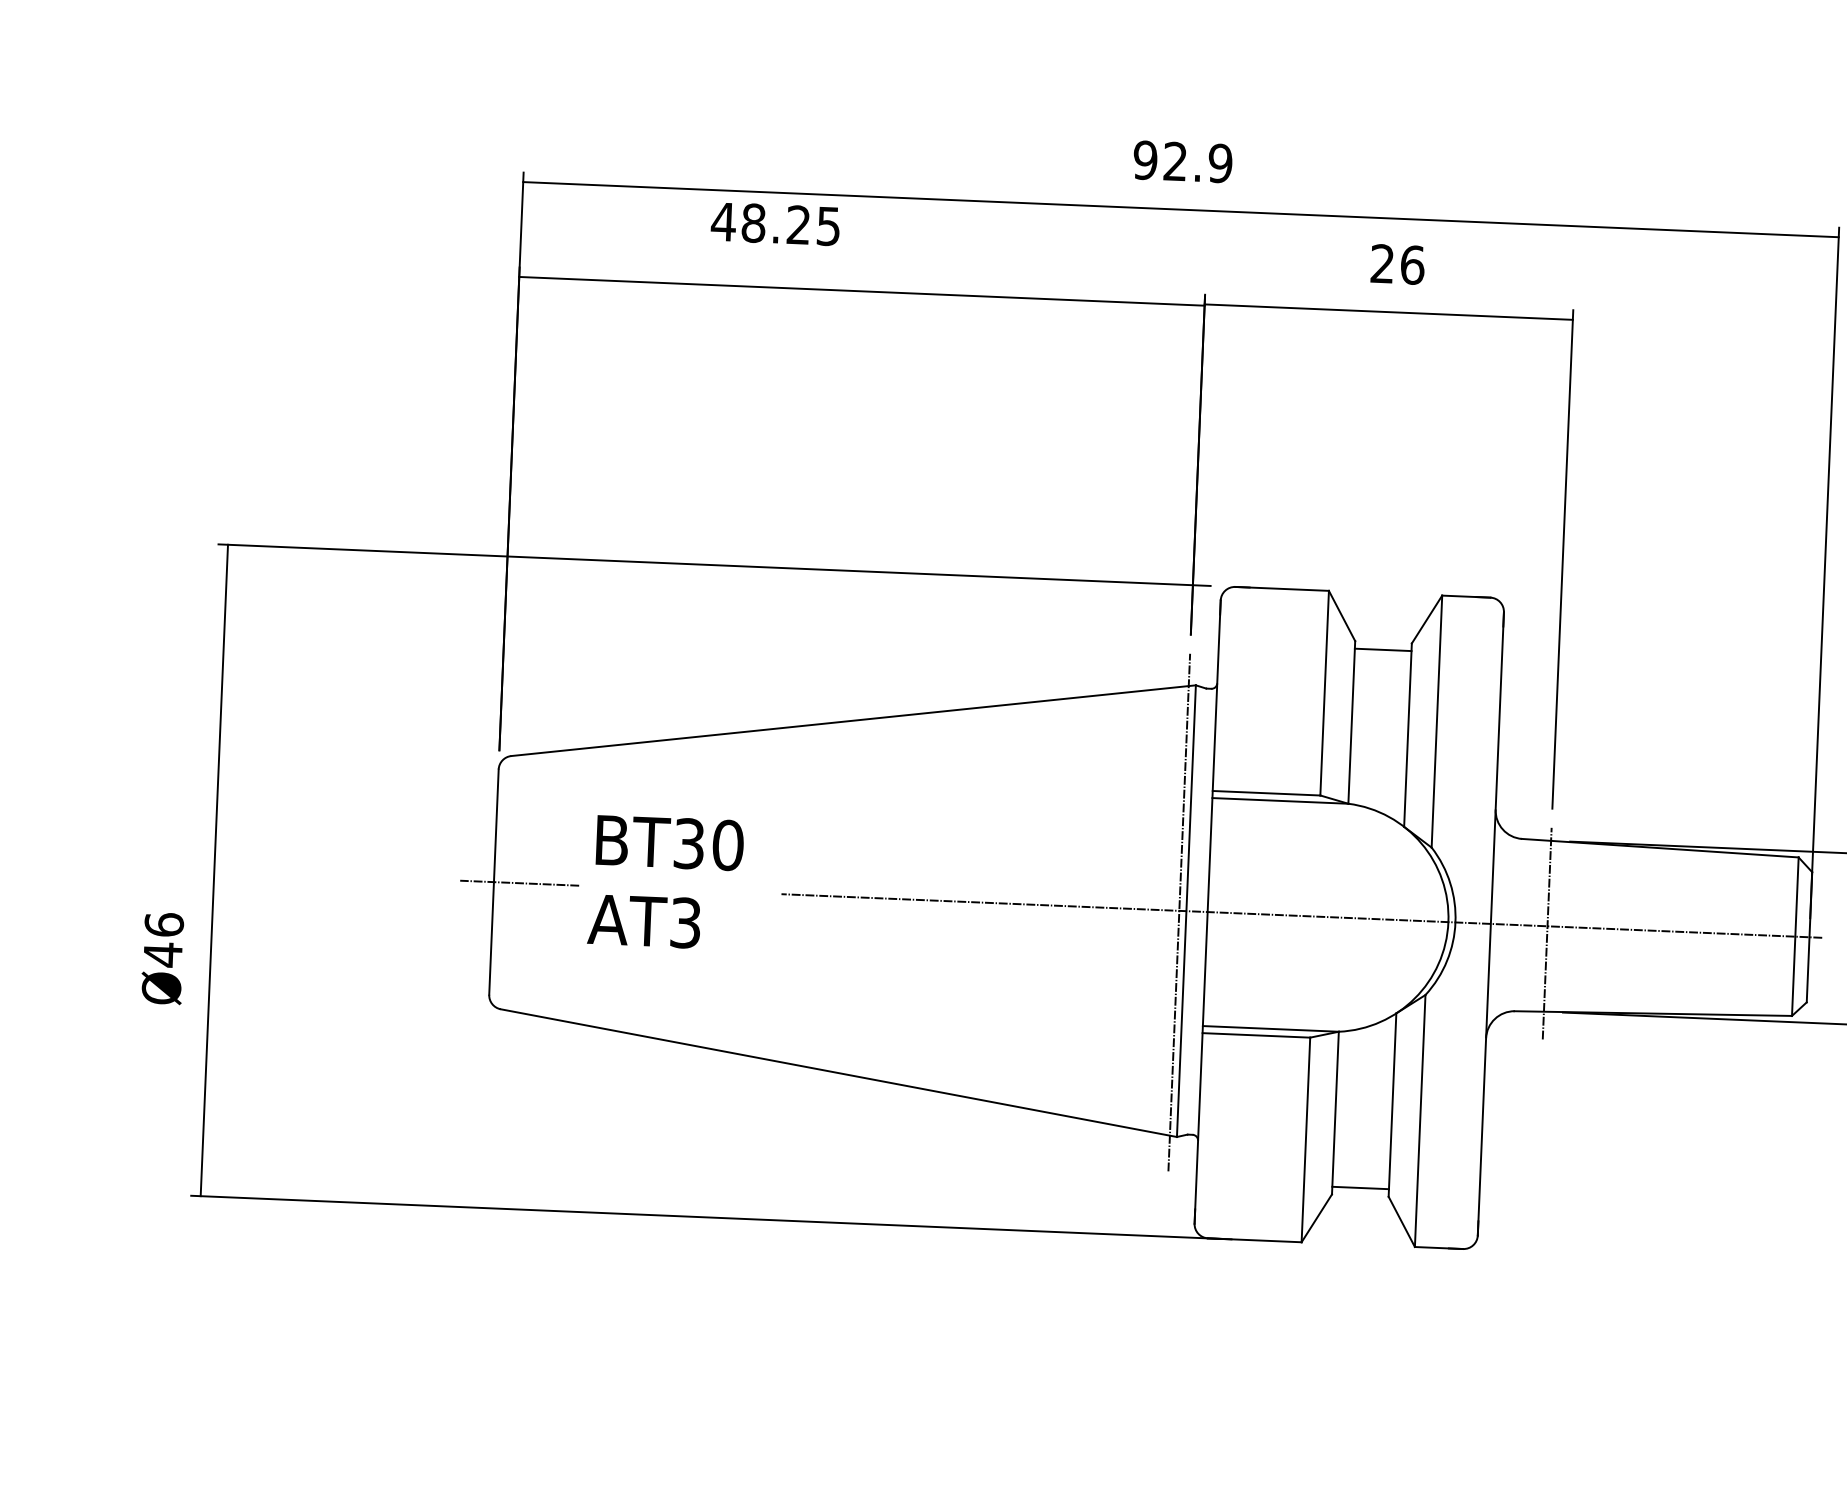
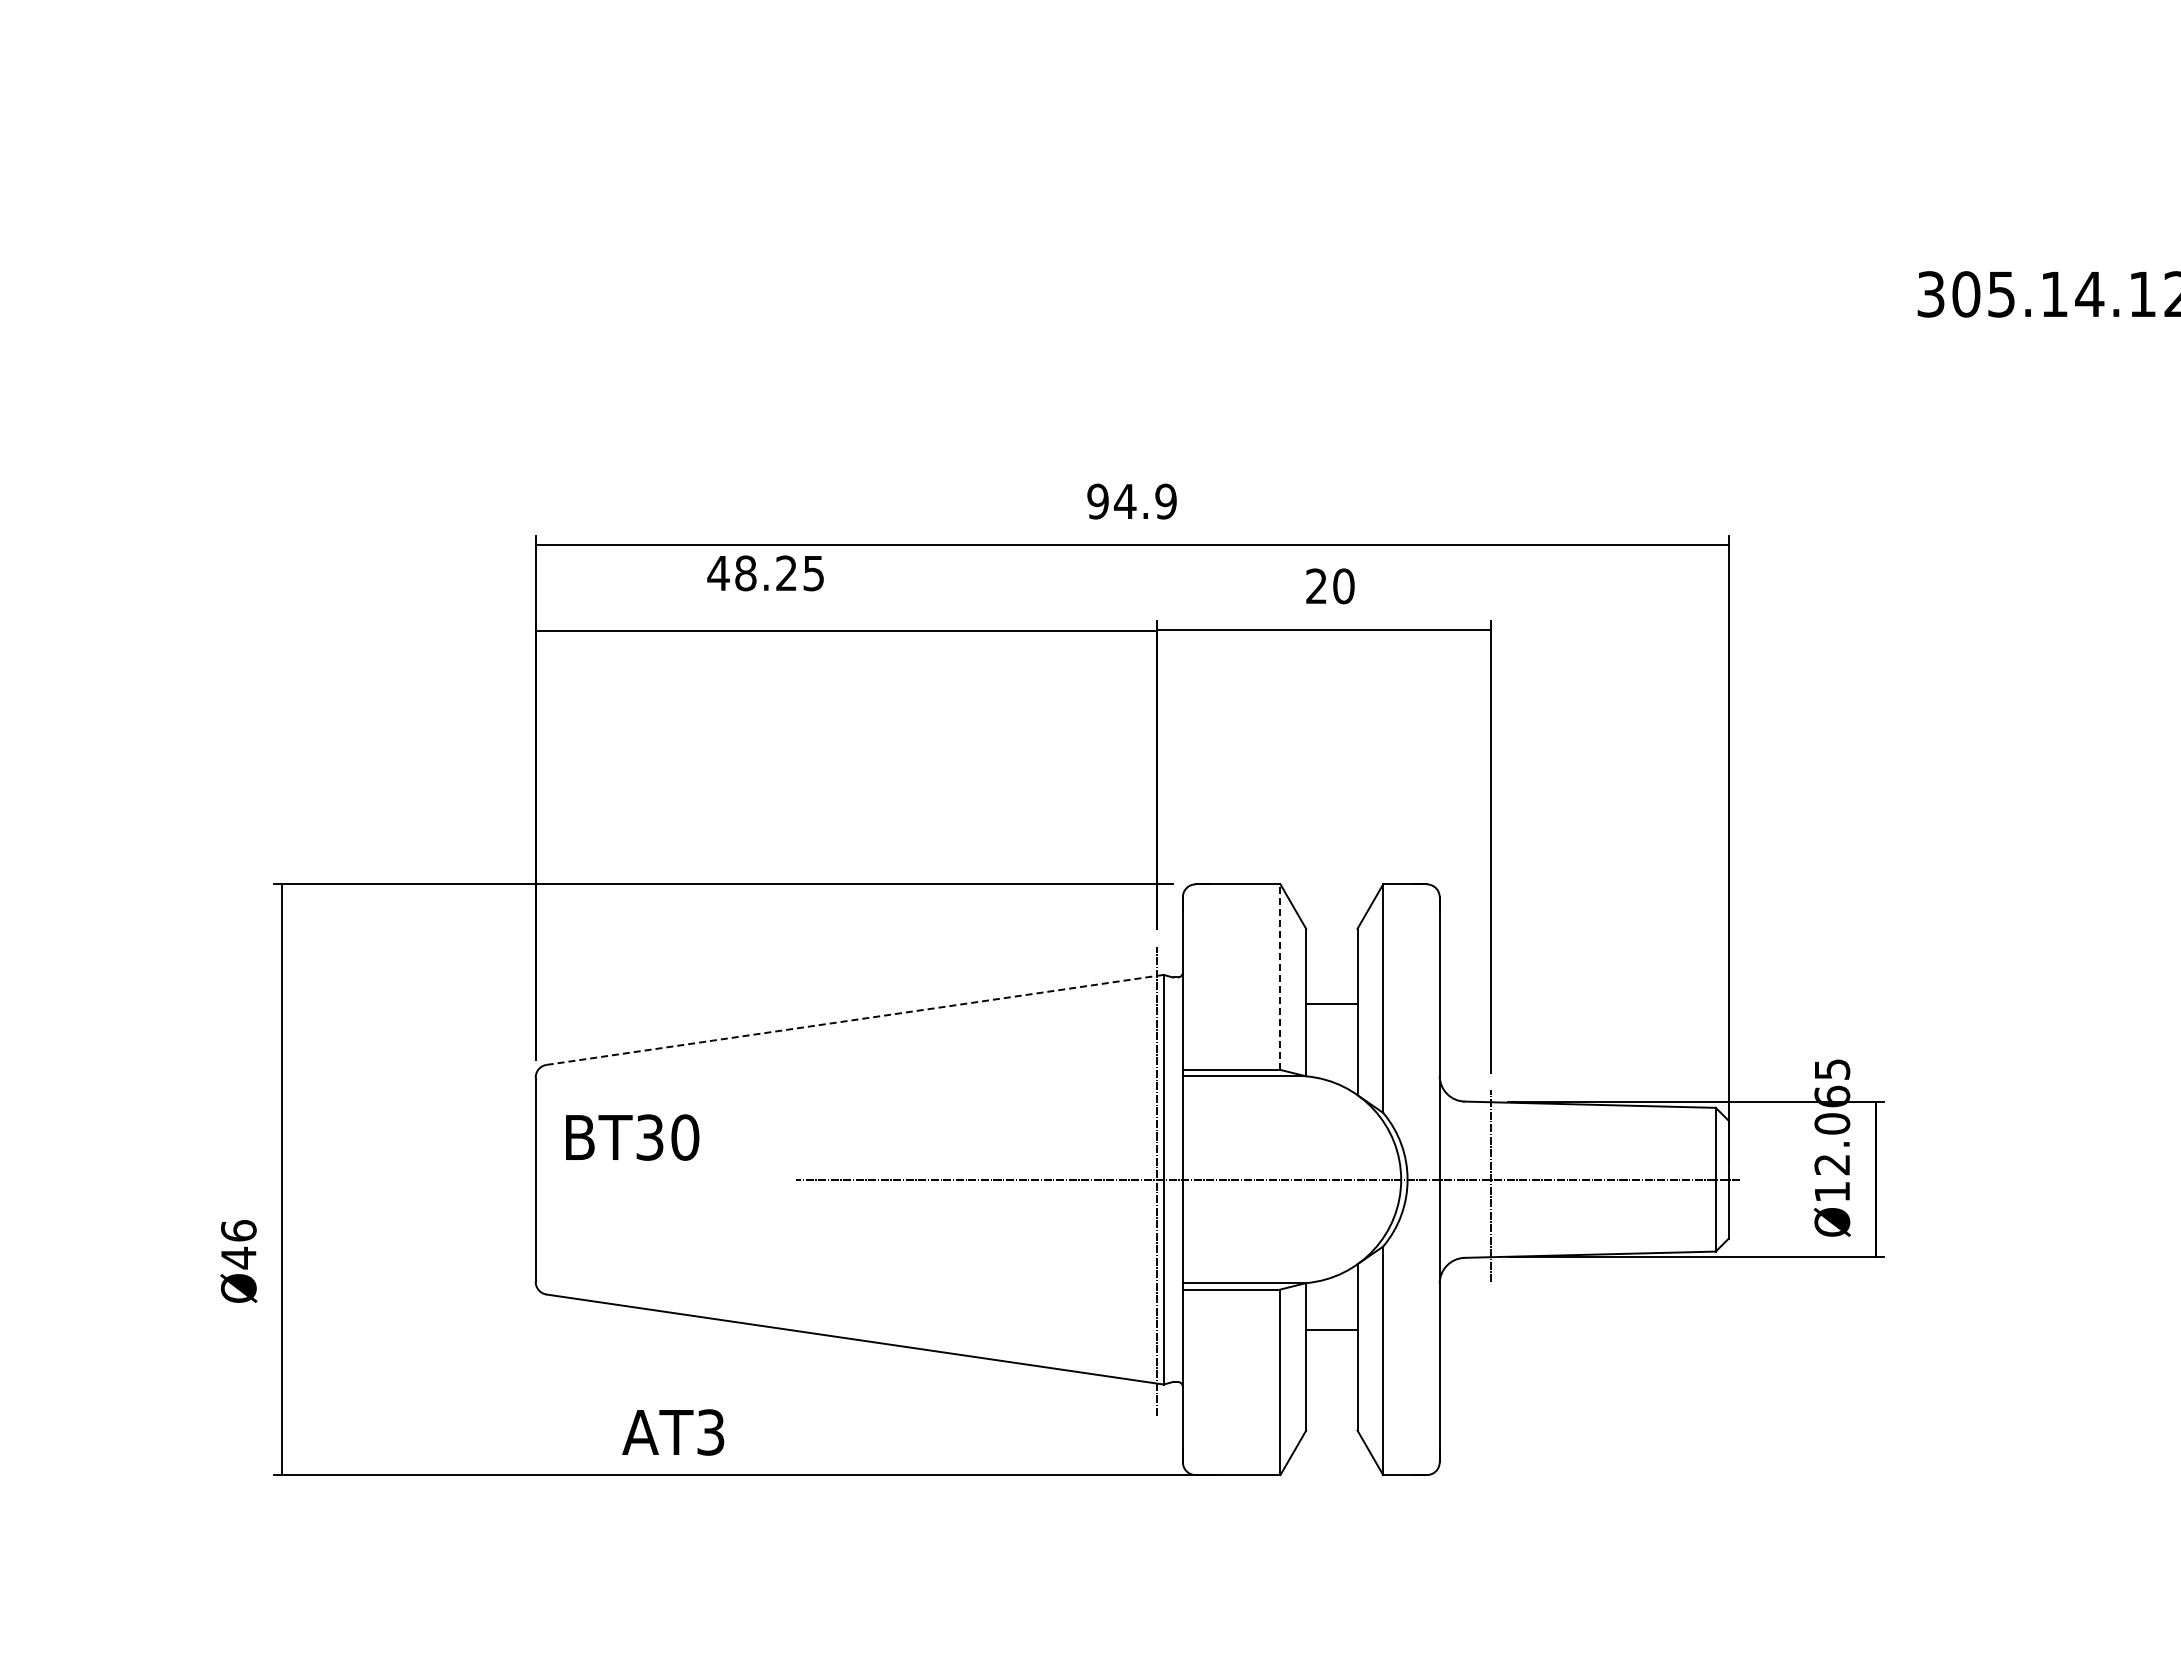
text: (1174, 160) -> (1124, 500), 92.9 -> 94.9
text: (1412, 265) -> (1343, 586), 26 -> 20
line: (1382, 649) -> (1331, 1003), moved
line: (1324, 693) -> (1280, 977), solid -> dashed
line: (854, 720) -> (855, 1019), solid -> dashed
text: (669, 842) -> (632, 1137), moved
line: (519, 882) -> (558, 1179), removed
text: (644, 921) -> (673, 1432), moved
line: (1360, 1187) -> (1331, 1329), moved

